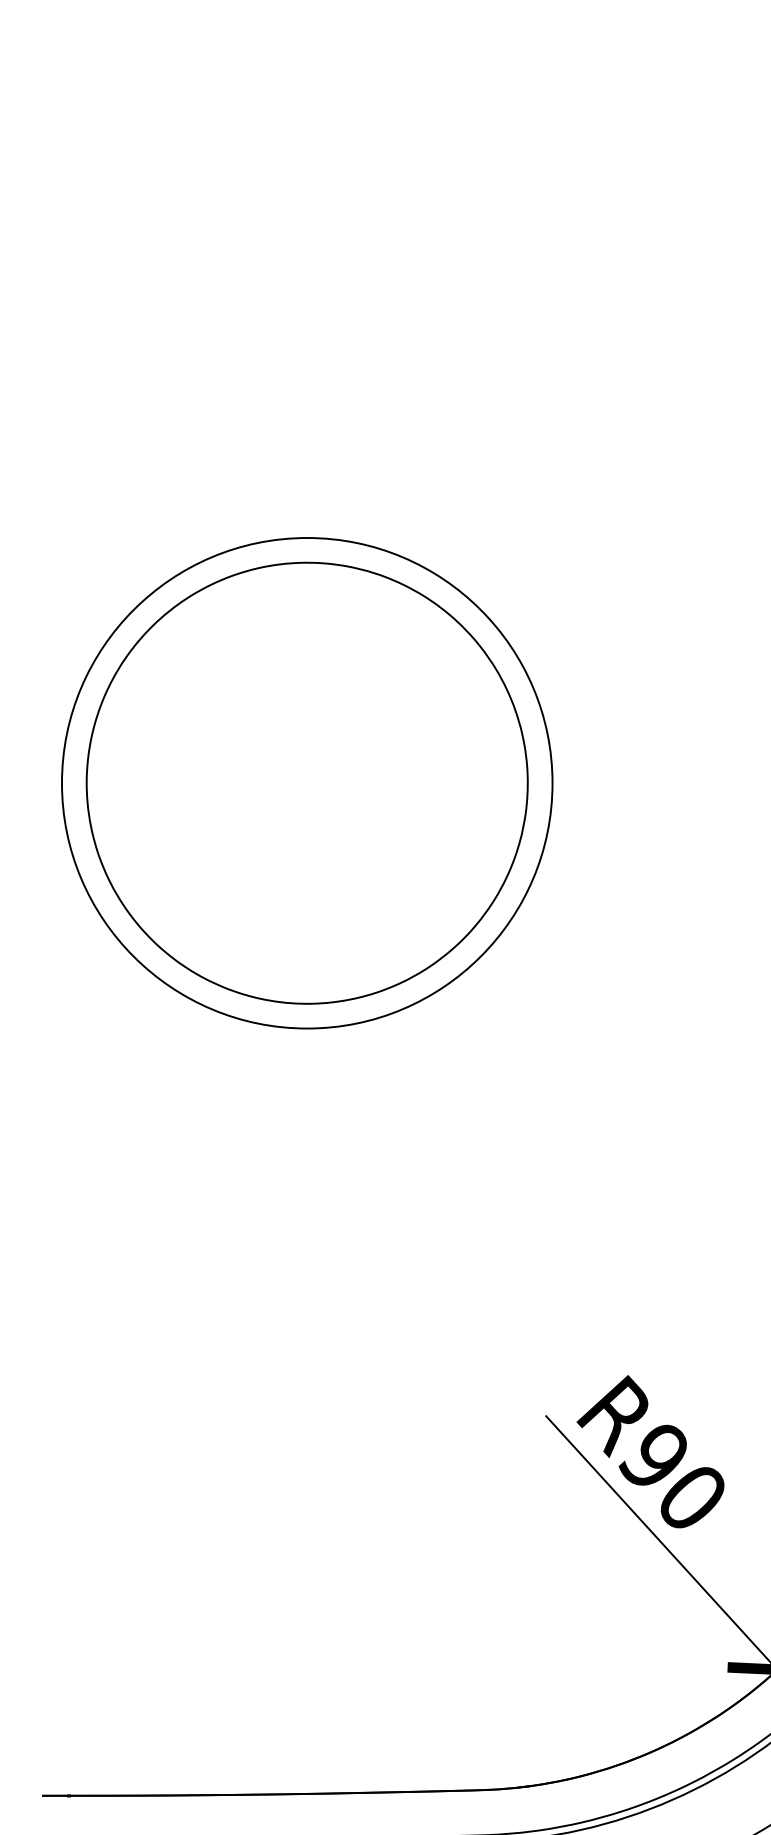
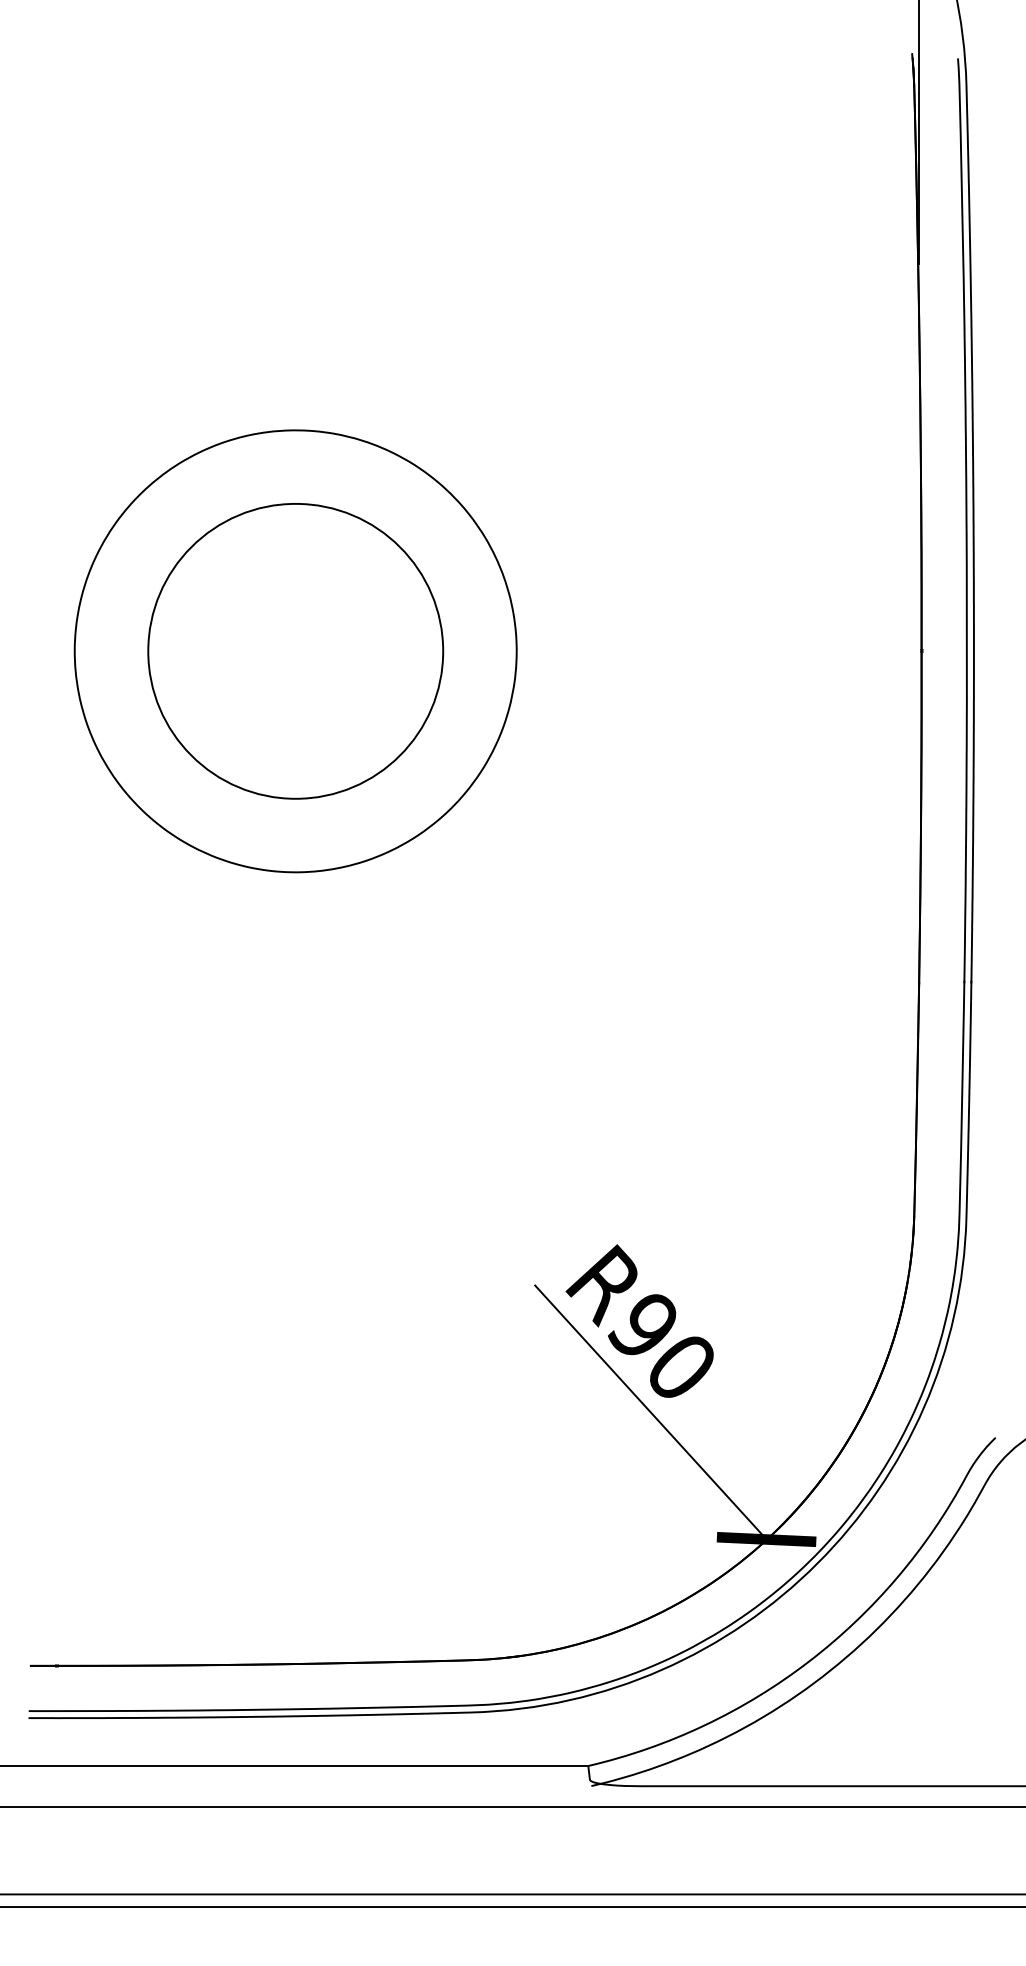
circle: (307, 783) -> (295, 651), size x0.6

